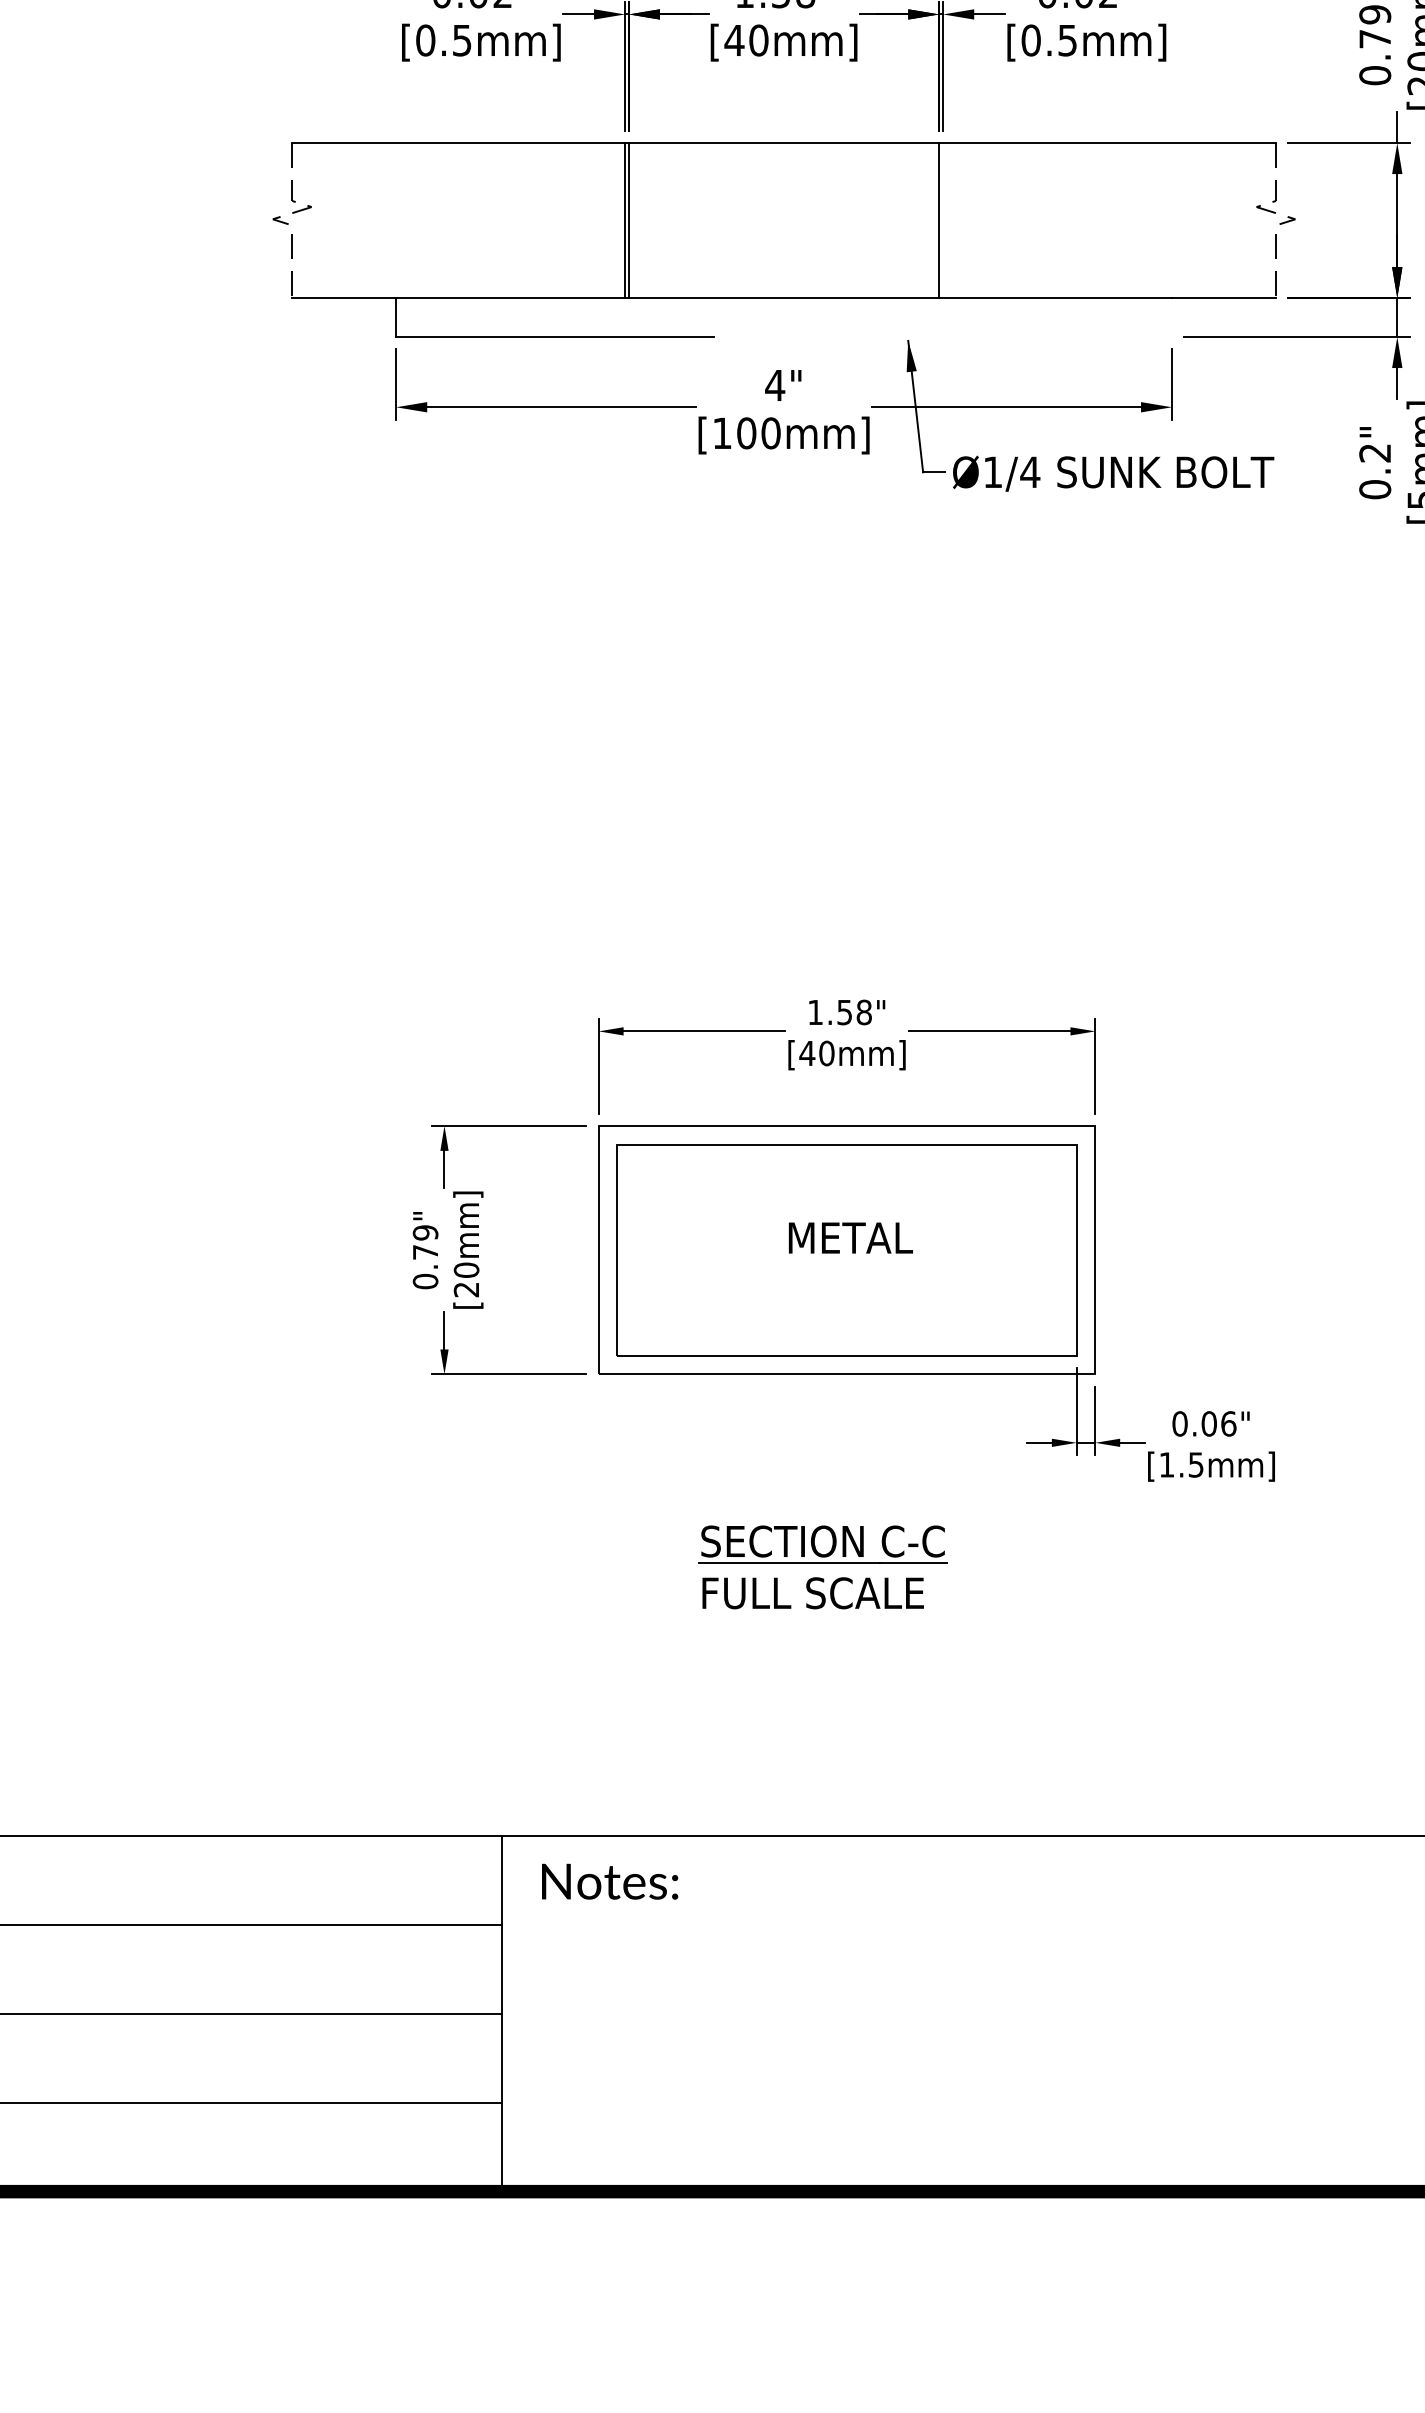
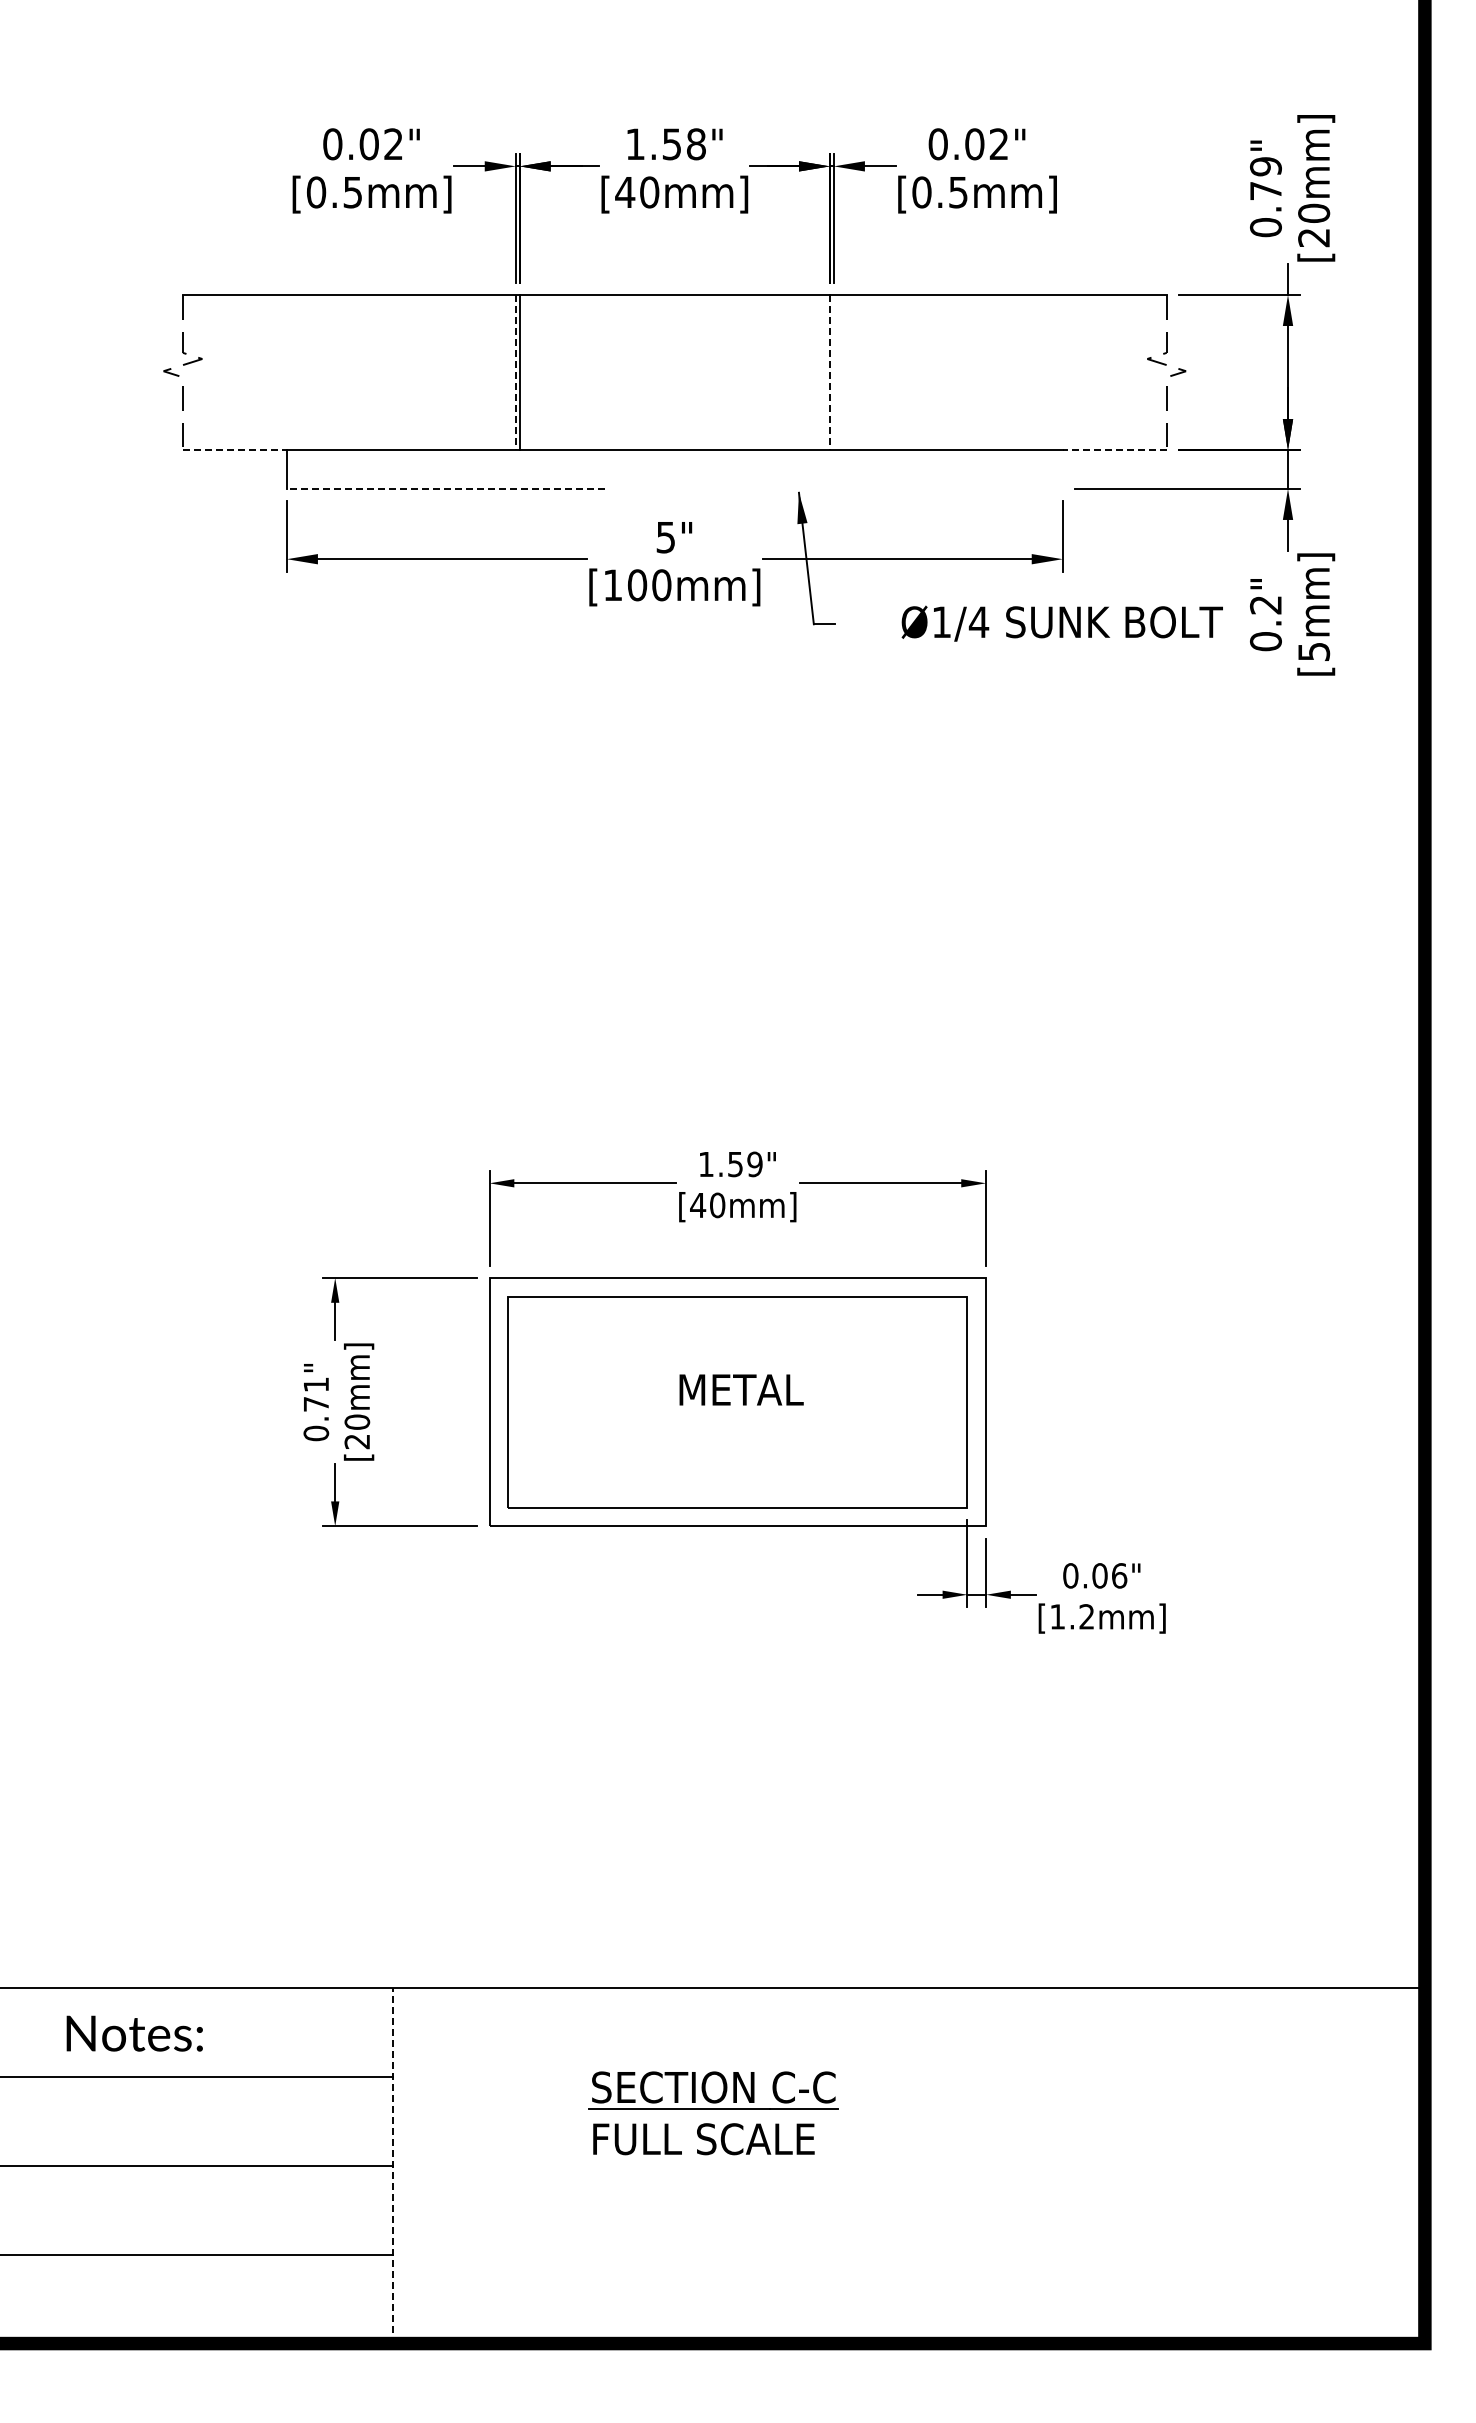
line: (624, 220) -> (515, 372), solid -> dashed
line: (939, 220) -> (830, 372), solid -> dashed
line: (343, 298) -> (234, 450), solid -> dashed
line: (1223, 298) -> (1114, 450), solid -> dashed
line: (554, 336) -> (445, 488), solid -> dashed
text: (774, 385) -> (665, 537), 4" -> 5"
text: (1112, 473) -> (1061, 623), moved
text: (863, 1012) -> (754, 1164), 1.58" -> 1.59"
text: (425, 1232) -> (316, 1384), 0.79" -> 0.71"
text: (1195, 1464) -> (1086, 1616), [1.5mm] -> [1.2mm]
part: (822, 1567) -> (713, 2113), moved
text: (609, 1881) -> (134, 2033), moved
line: (501, 2013) -> (392, 2165), solid -> dashed

